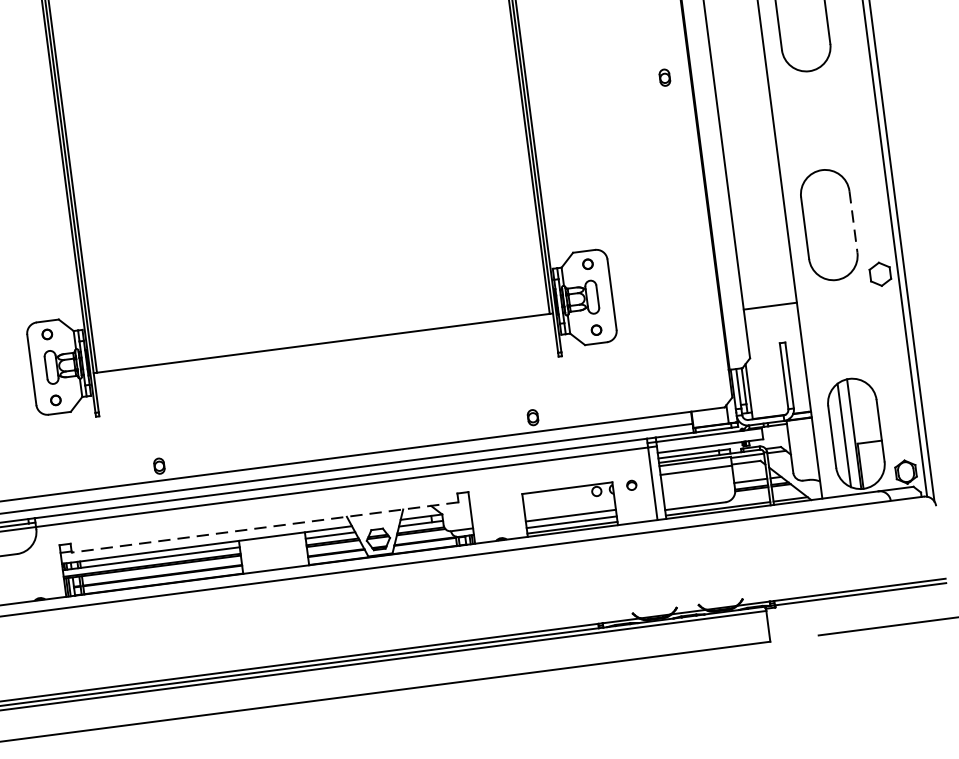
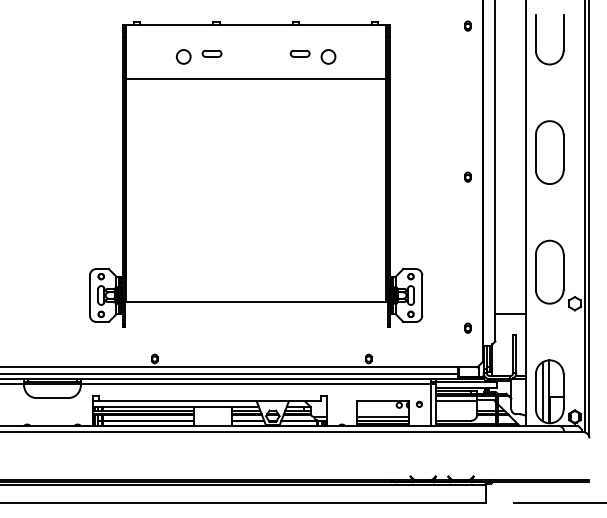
line: (853, 222) -> (563, 272), dashed -> solid
part: (698, 340) -> (467, 327), added
line: (264, 527) -> (209, 401), dashed -> solid

